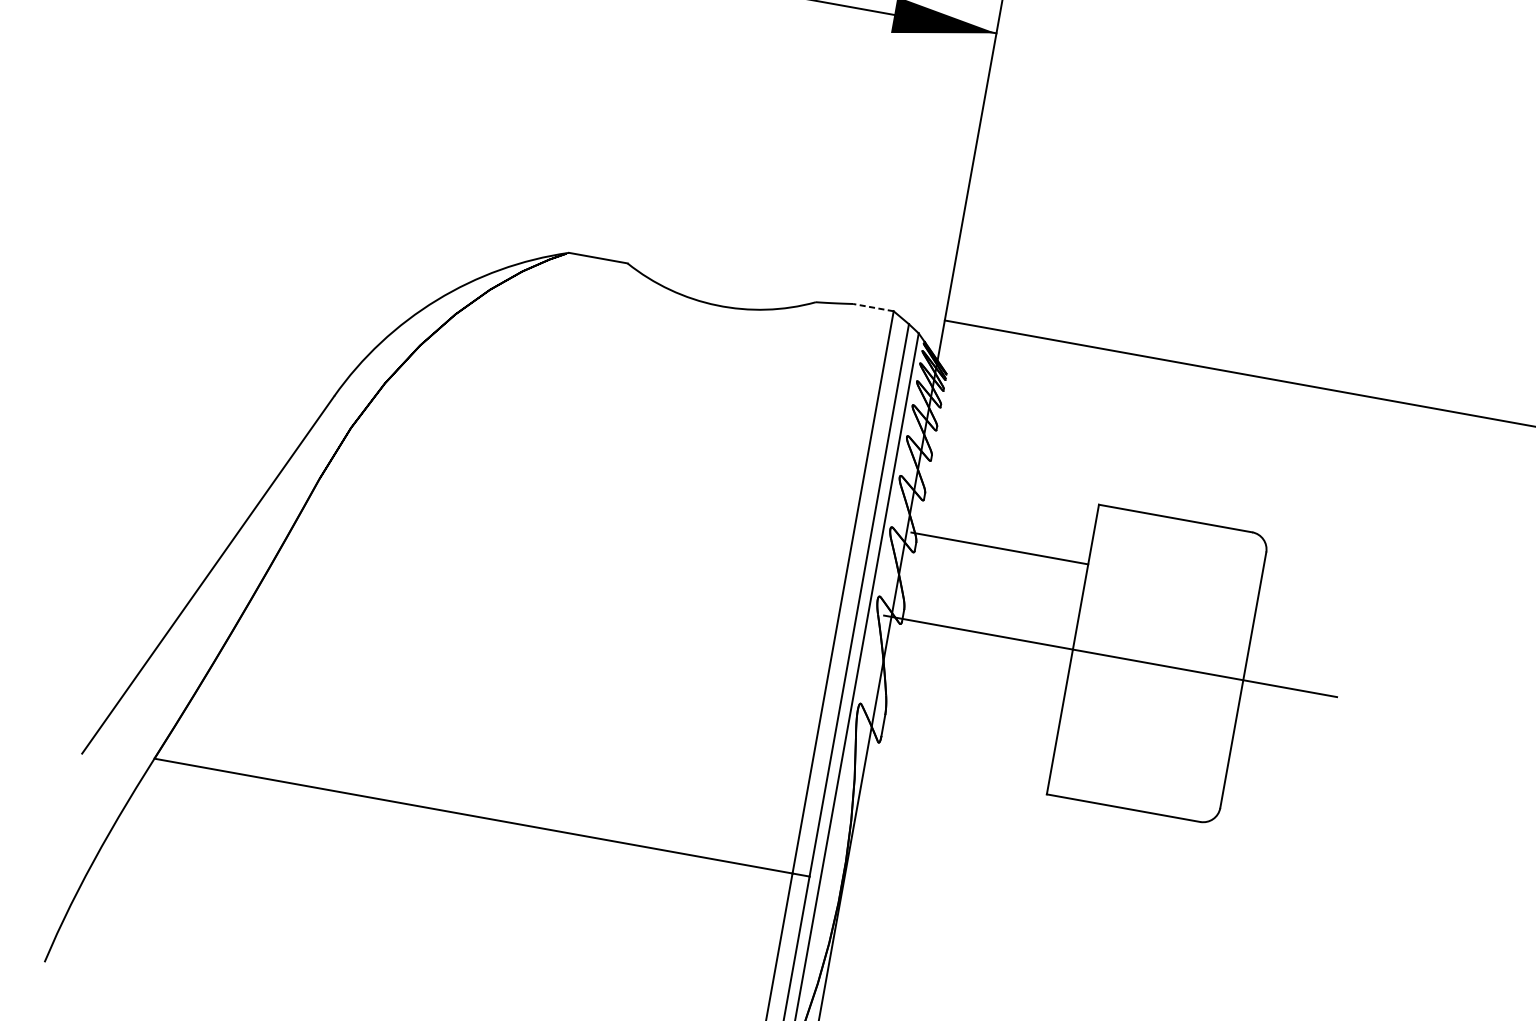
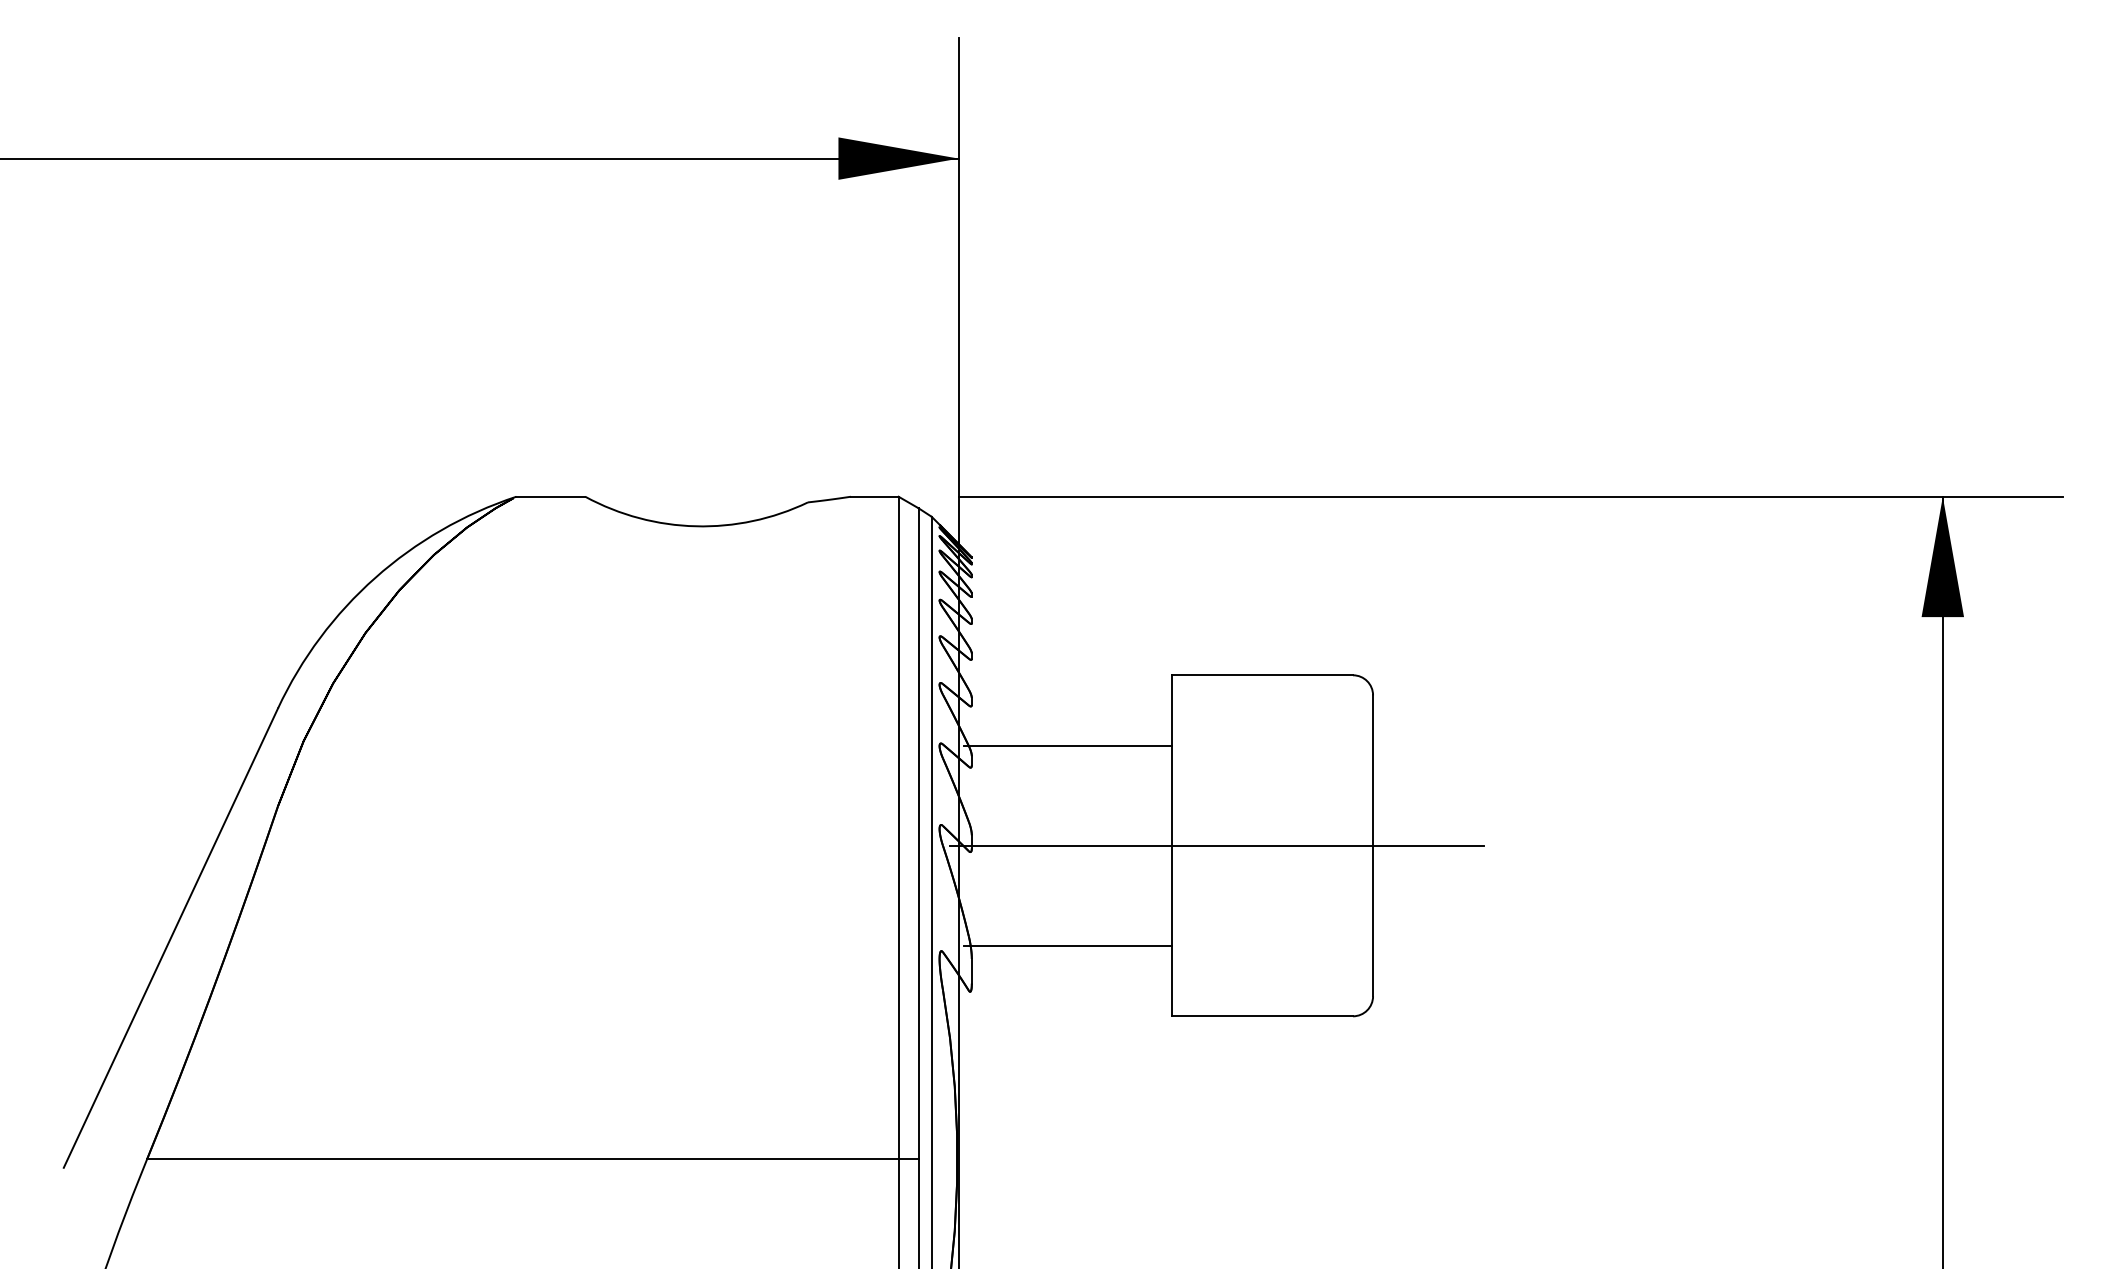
line: (873, 307) -> (874, 496), dashed -> solid
line: (969, 719) -> (1068, 946), added

